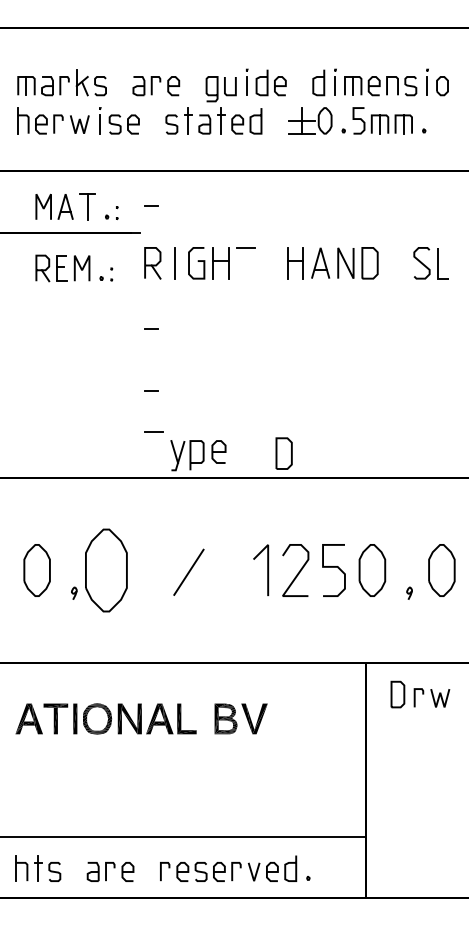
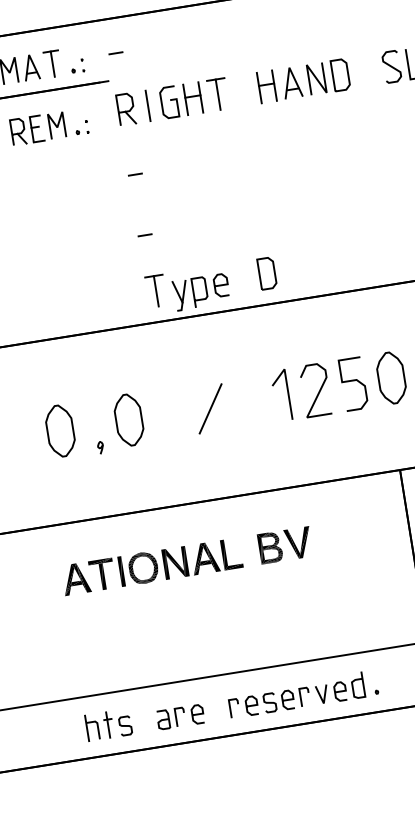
line: (246, 262) -> (218, 93), added
line: (153, 447) -> (155, 291), added
part: (283, 453) -> (266, 273), moved
part: (106, 570) -> (128, 420), size x0.62

